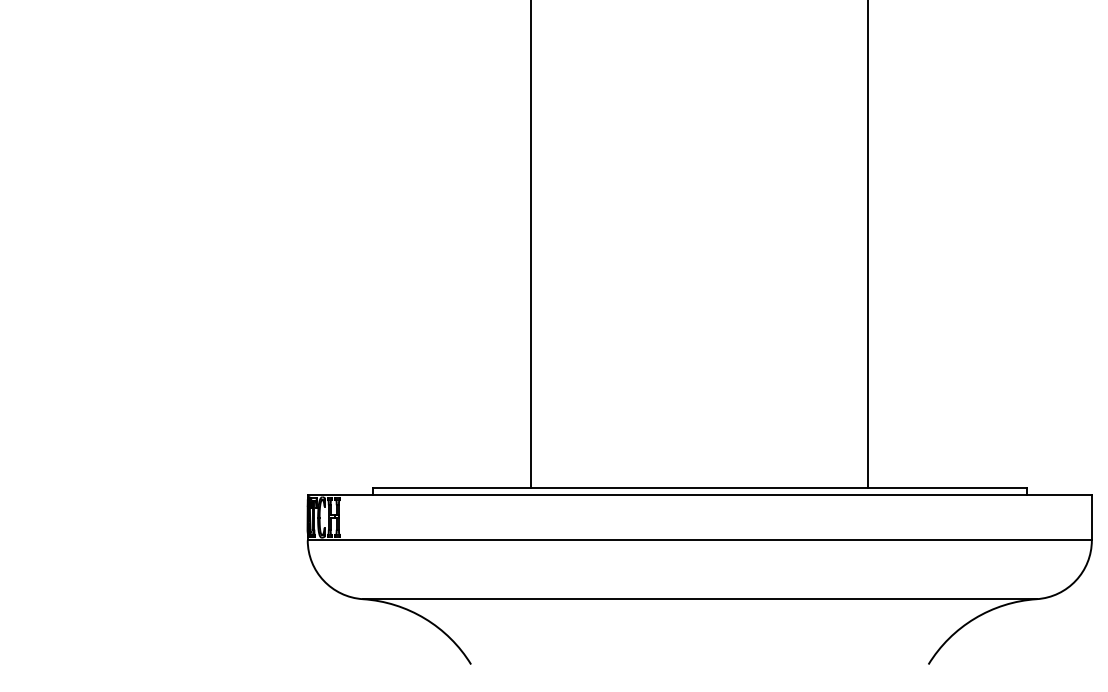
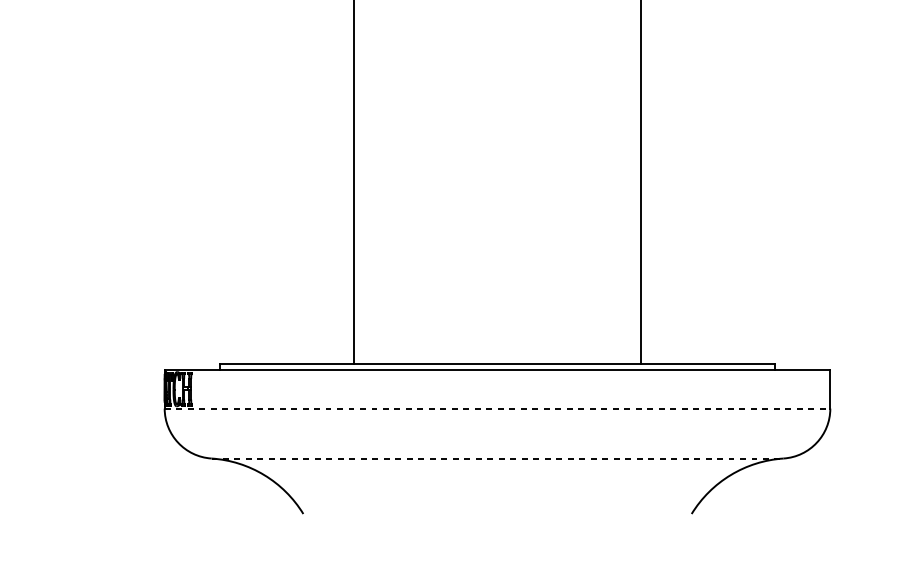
line: (700, 540) -> (498, 408), solid -> dashed
line: (699, 599) -> (497, 458), solid -> dashed

